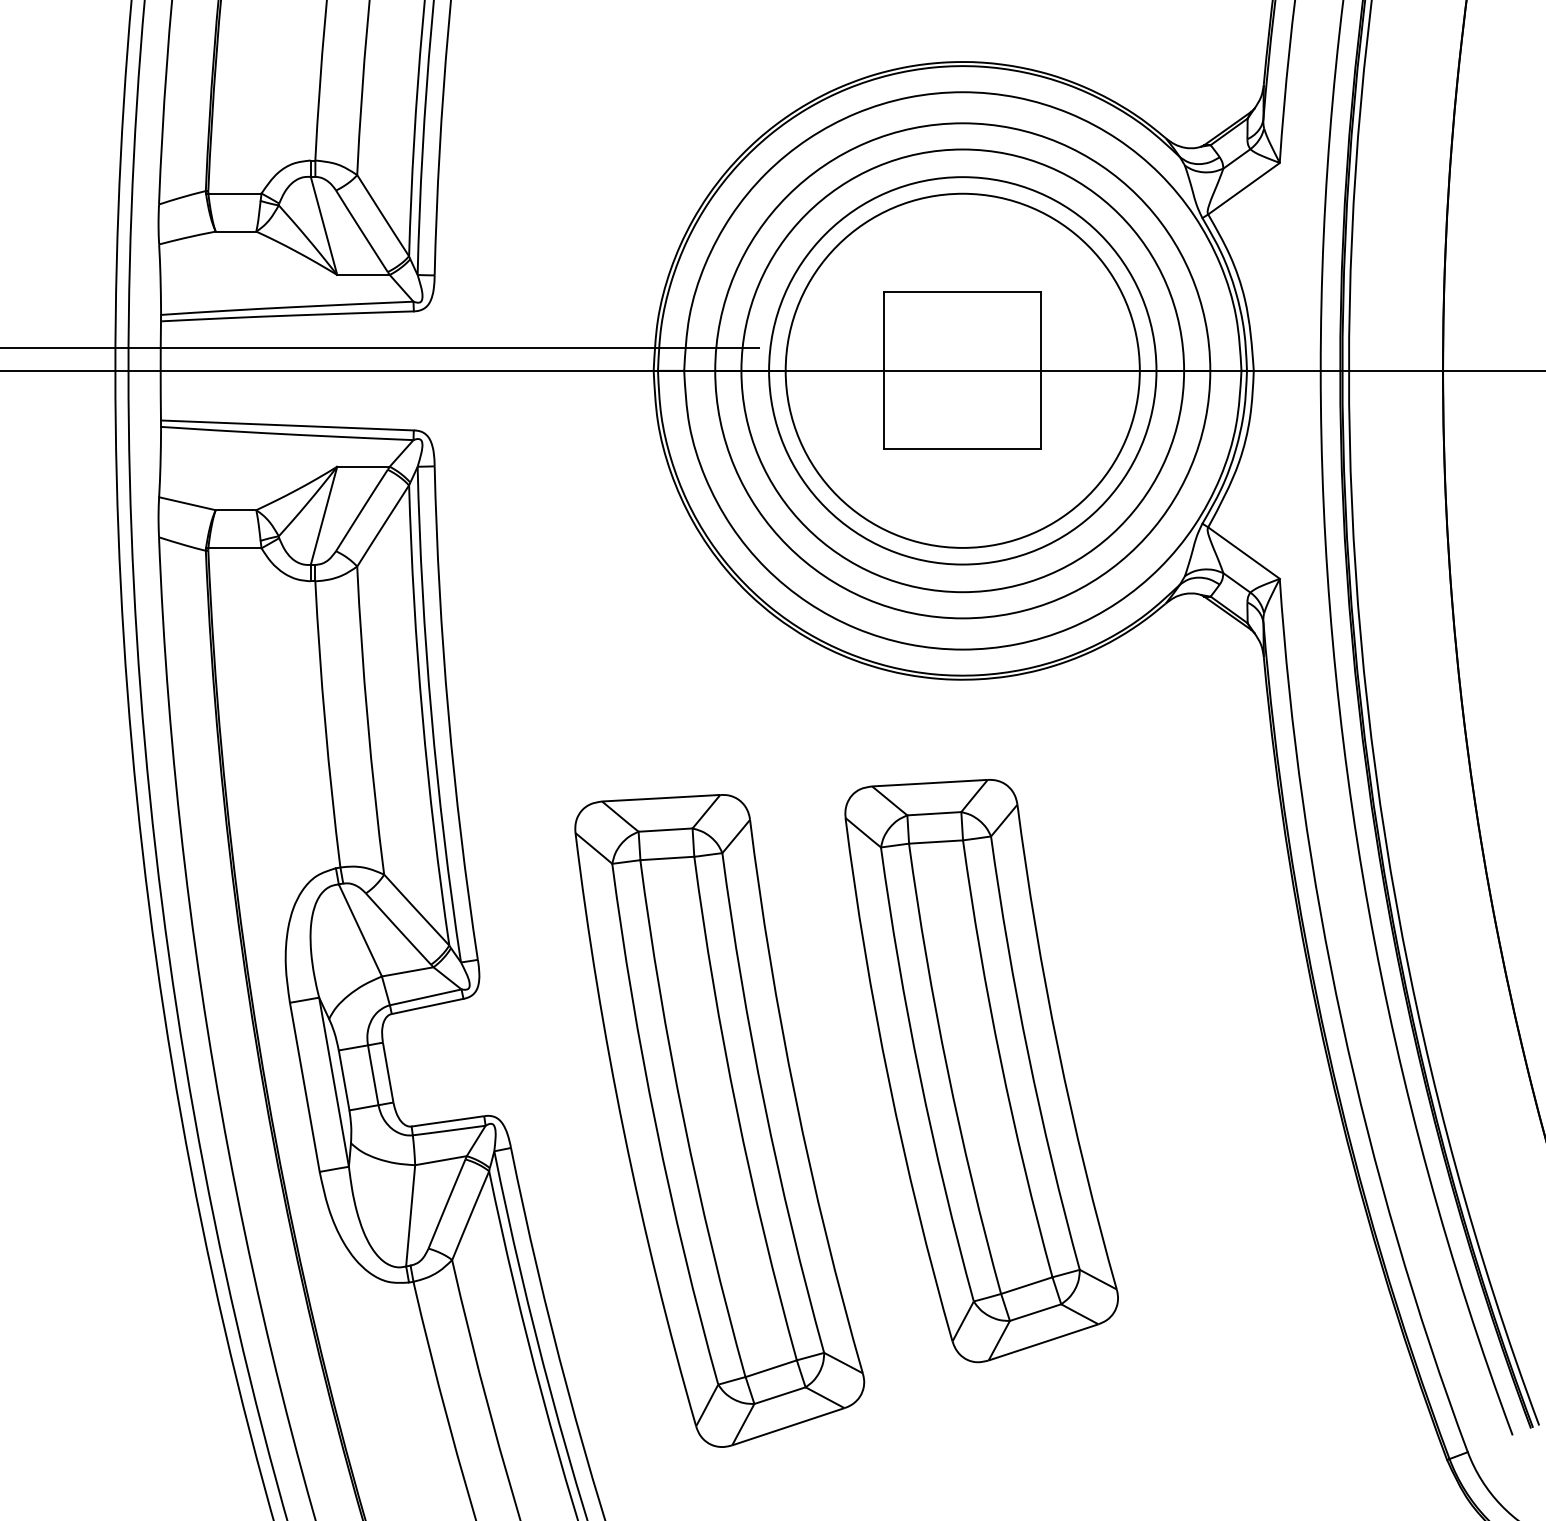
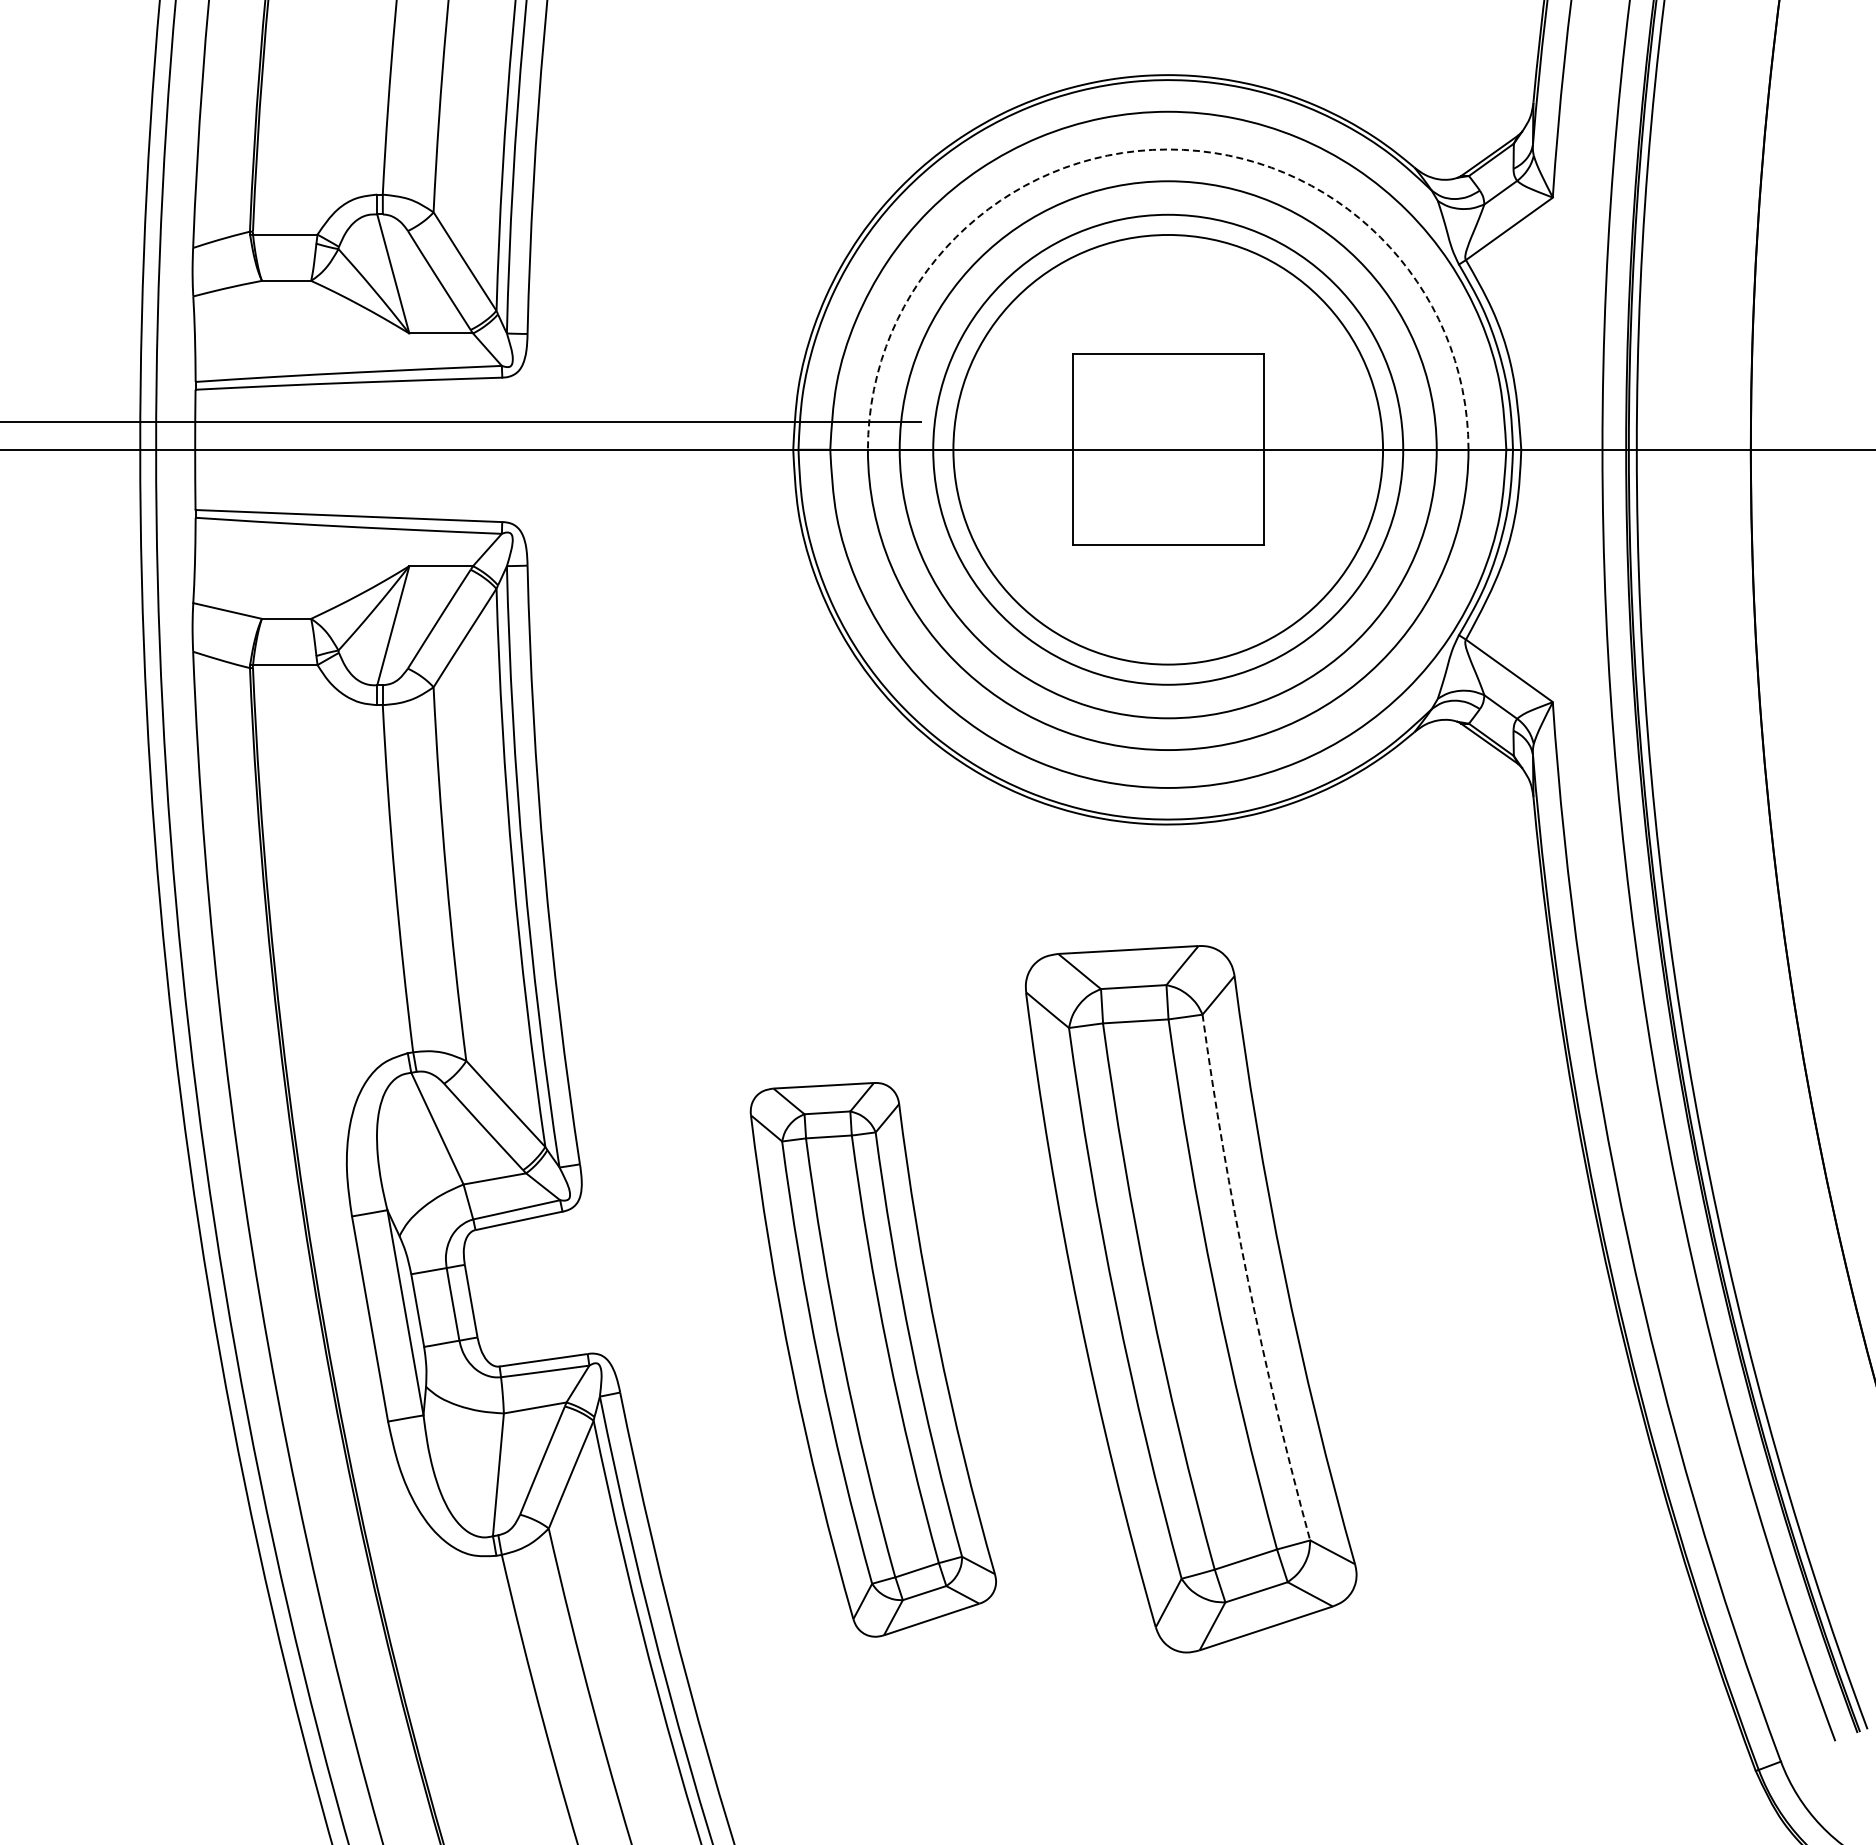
arc: (963, 123) -> (1168, 149), solid -> dashed
arc: (1028, 1054) -> (1247, 1279), solid -> dashed
part: (719, 1120) -> (873, 1359), size x0.7

